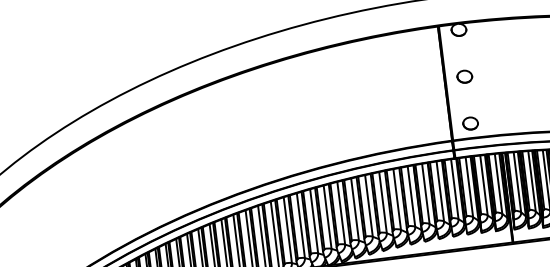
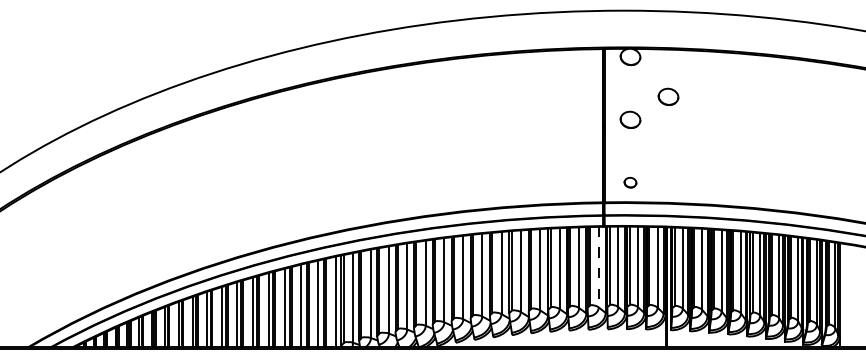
part: (490, 55) -> (668, 96), added
part: (470, 123) -> (630, 182), size x0.6
line: (454, 189) -> (598, 267), solid -> dashed

